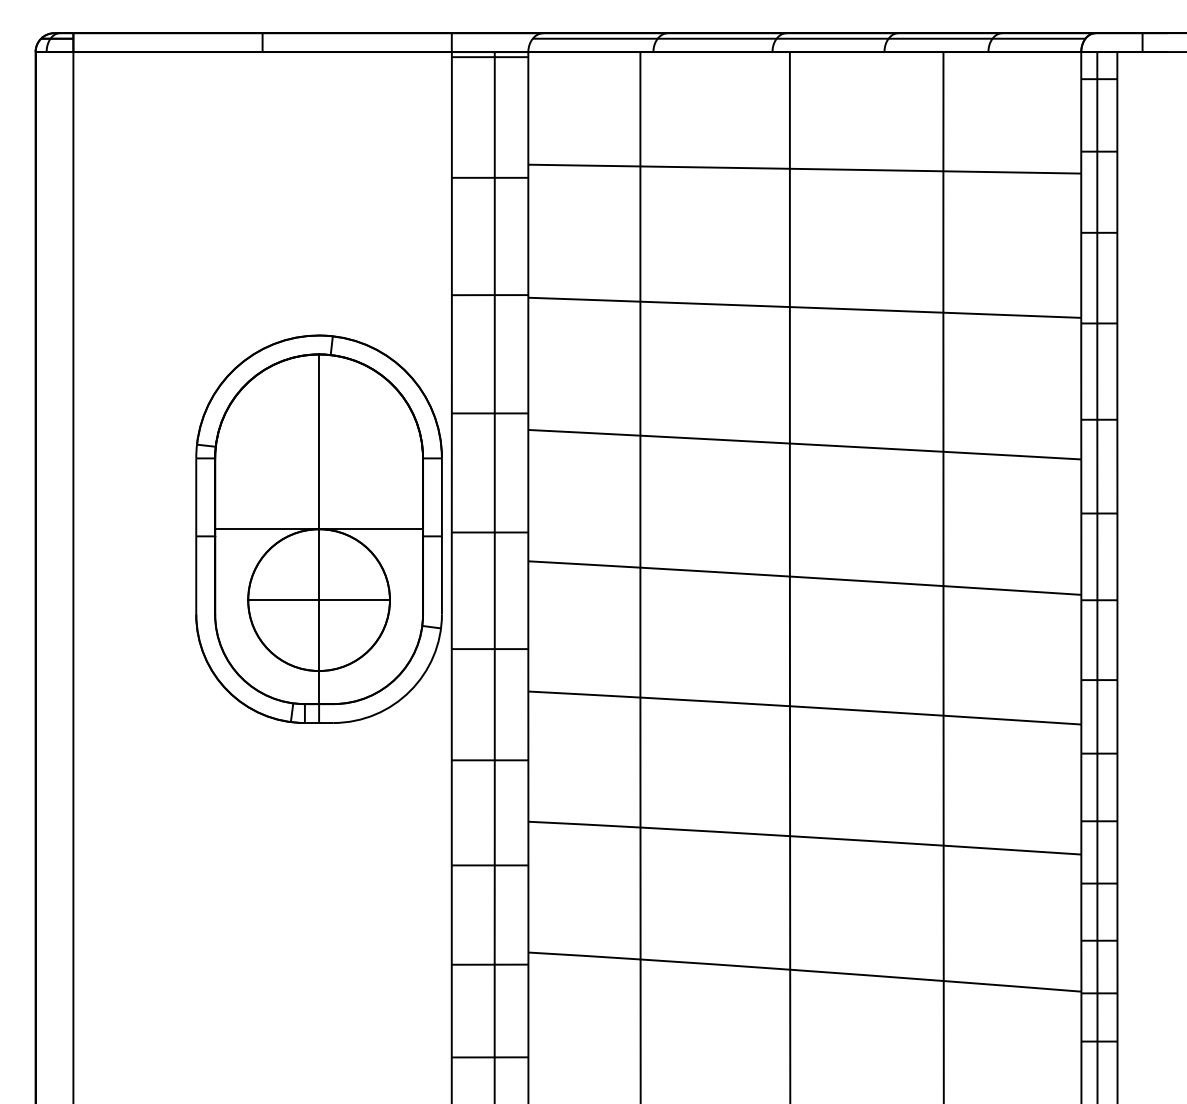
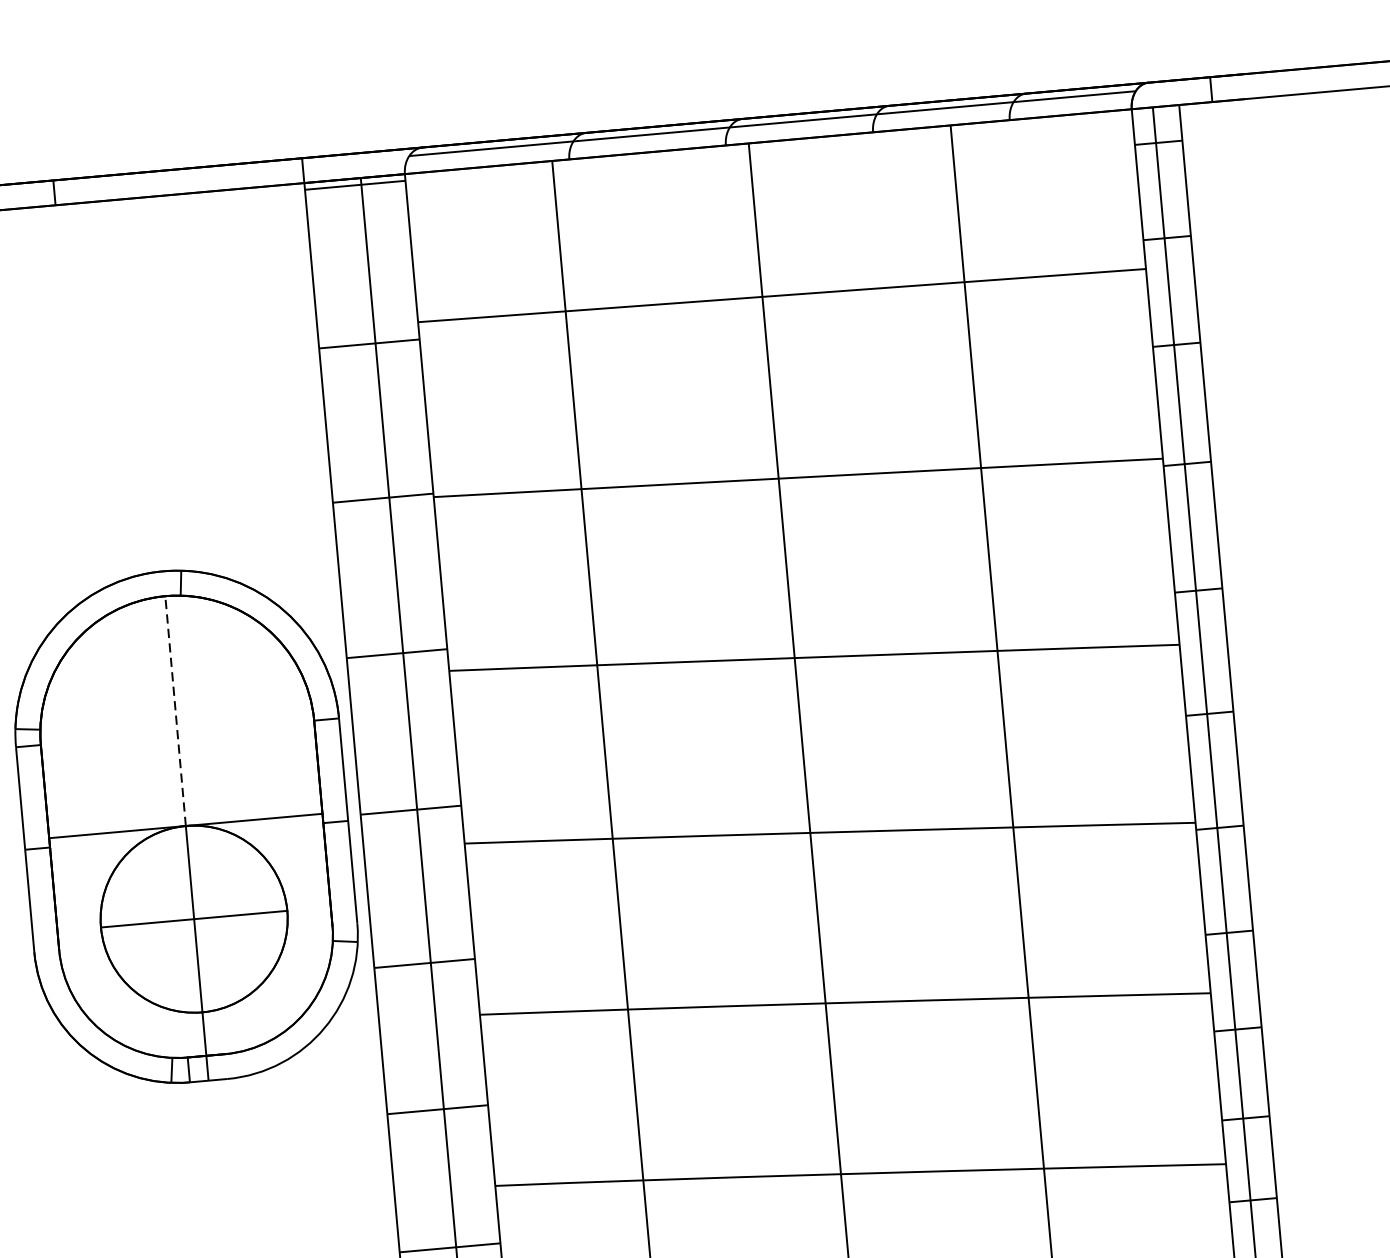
line: (319, 441) -> (176, 710), solid -> dashed

